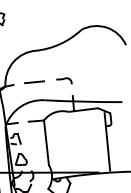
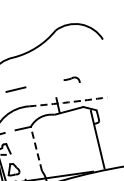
part: (64, 80) -> (72, 80), moved
arc: (83, 101) -> (67, 102), solid -> dashed
line: (46, 142) -> (36, 148), solid -> dashed

